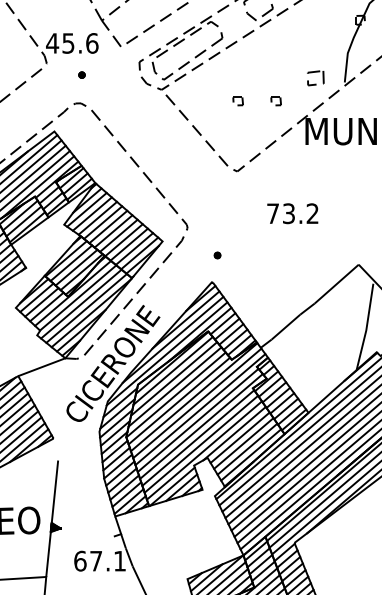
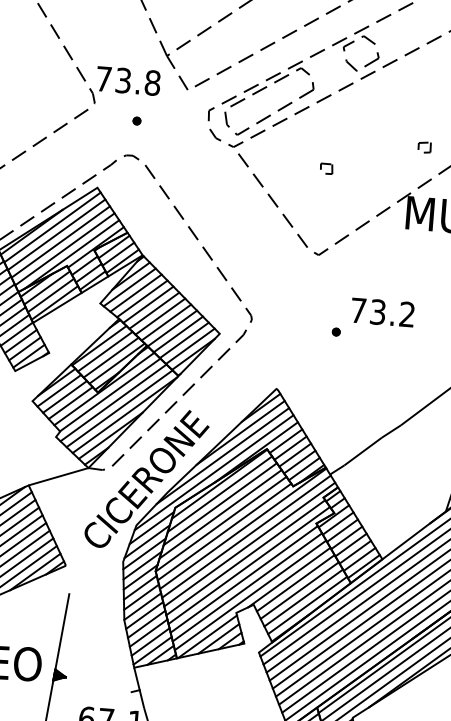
text: (72, 43) -> (128, 81), 45.6 -> 73.8
part: (315, 77) -> (424, 147), size x0.62
part: (275, 101) -> (372, 172), removed
part: (217, 255) -> (336, 332), moved

